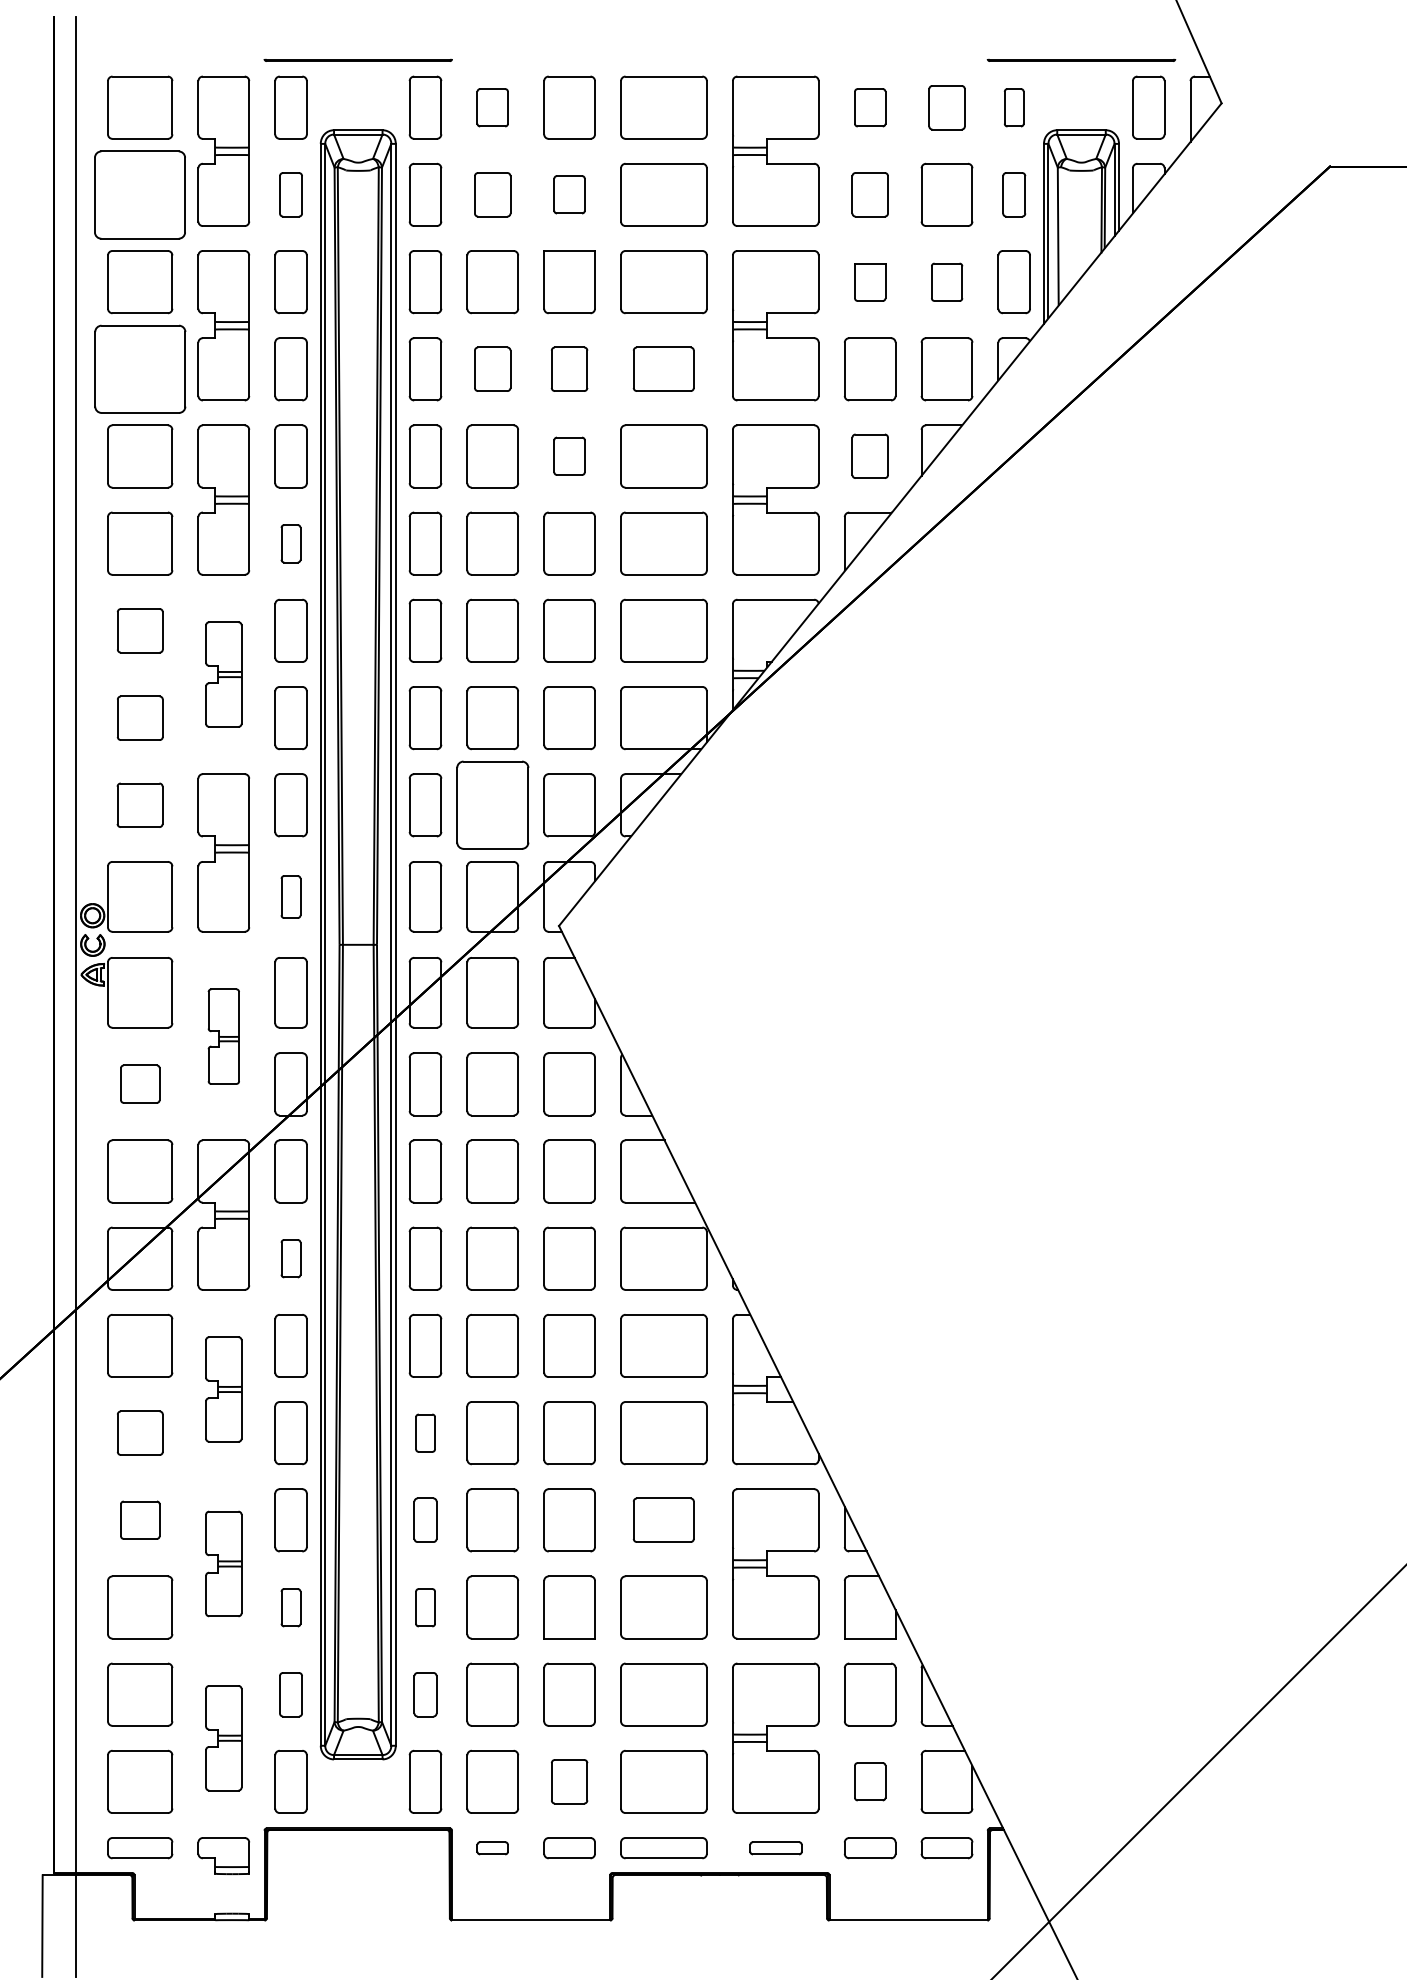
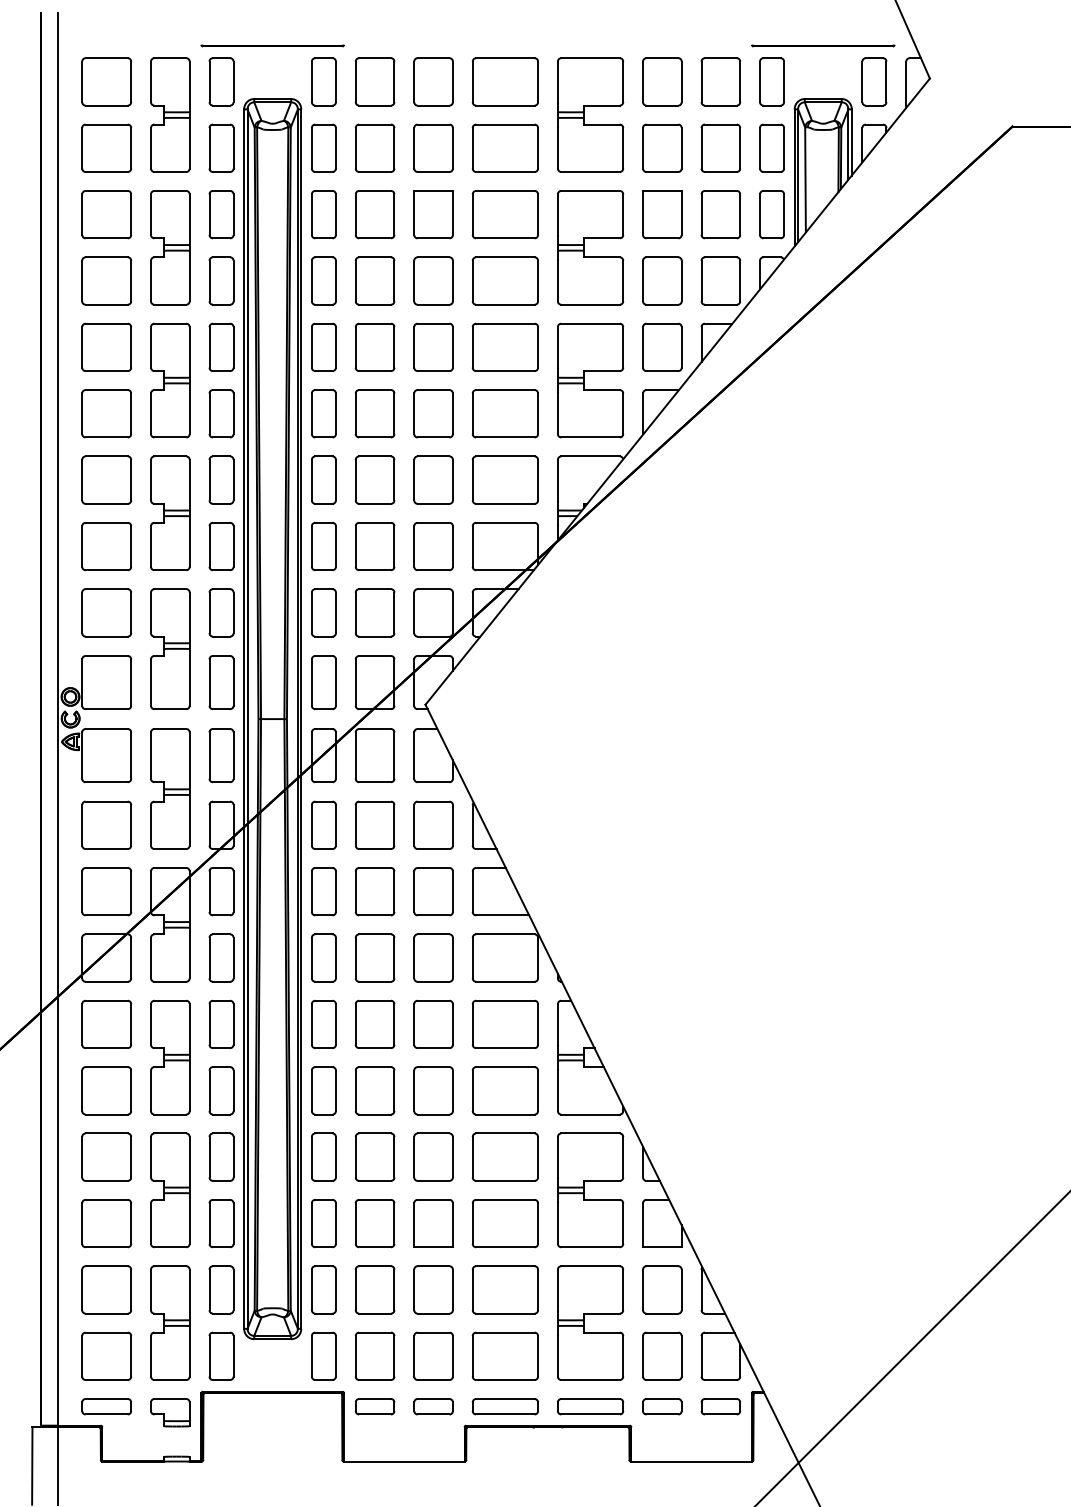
part: (491, 107) -> (374, 81), size x1.67
part: (870, 107) -> (662, 81), size x1.67
part: (946, 107) -> (720, 81), size x1.43
part: (1013, 107) -> (771, 81), size x1.67
part: (139, 193) -> (106, 147), size x0.71
part: (290, 193) -> (221, 147), size x1.43
part: (491, 193) -> (374, 147), size x1.43
part: (569, 193) -> (433, 147), size x1.67
part: (870, 193) -> (662, 147), size x1.43
part: (1013, 193) -> (771, 147), size x1.43
part: (870, 281) -> (662, 214), size x1.67
part: (946, 281) -> (720, 214), size x1.67
part: (139, 368) -> (106, 280), size x0.71
part: (491, 368) -> (374, 280), size x1.43
part: (569, 368) -> (433, 280), size x1.43
part: (662, 368) -> (504, 280), size x1.43
part: (569, 455) -> (433, 346), size x1.67
part: (870, 455) -> (662, 346), size x1.43
part: (290, 543) -> (221, 413), size x1.67
part: (139, 630) -> (106, 479), size x1.43
part: (223, 674) -> (170, 513), size x1.43
part: (139, 718) -> (106, 546), size x1.43
part: (139, 804) -> (106, 612), size x1.43
part: (491, 804) -> (374, 612), size x0.71
part: (290, 896) -> (221, 682), size x1.67
part: (223, 1035) -> (170, 788), size x1.67
part: (139, 1083) -> (106, 824), size x1.67
part: (290, 1257) -> (221, 957), size x1.67
part: (223, 1389) -> (170, 1057), size x1.43
part: (139, 1432) -> (106, 1090), size x1.43
part: (424, 1432) -> (323, 1090), size x1.67
part: (139, 1519) -> (106, 1156), size x1.67
part: (424, 1519) -> (323, 1156), size x1.43
part: (662, 1519) -> (504, 1156), size x1.43
part: (223, 1564) -> (170, 1190), size x1.43
part: (290, 1607) -> (221, 1223), size x1.67
part: (424, 1607) -> (323, 1223), size x1.67
part: (290, 1694) -> (221, 1289), size x1.43
part: (424, 1694) -> (323, 1289), size x1.43
part: (223, 1737) -> (170, 1322), size x1.43
part: (569, 1780) -> (433, 1355), size x1.43
part: (870, 1780) -> (662, 1355), size x1.67
part: (491, 1847) -> (374, 1406), size x1.67
part: (775, 1847) -> (590, 1406), size x1.67

